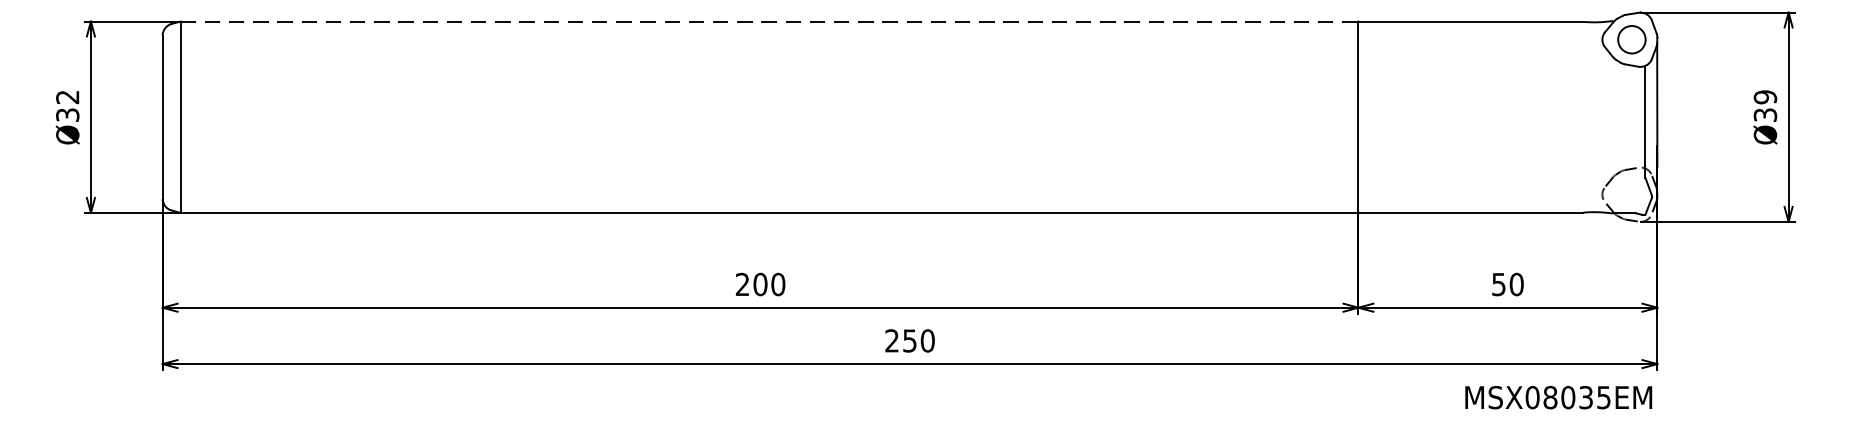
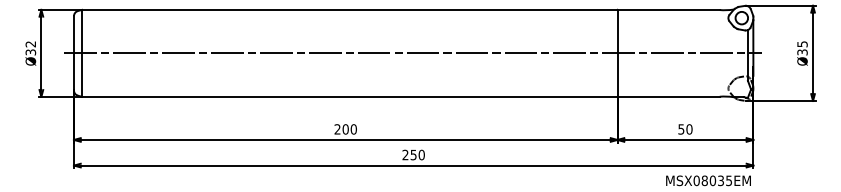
line: (768, 20) -> (349, 9), dashed -> solid
text: (1765, 97) -> (802, 44), Ø39 -> Ø35
line: (907, 117) -> (412, 53), added

